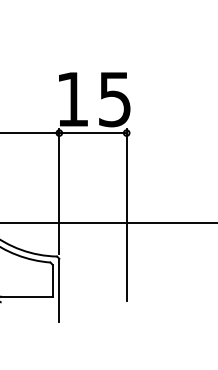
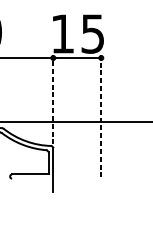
line: (59, 191) -> (53, 99), solid -> dashed
line: (126, 214) -> (101, 116), solid -> dashed

